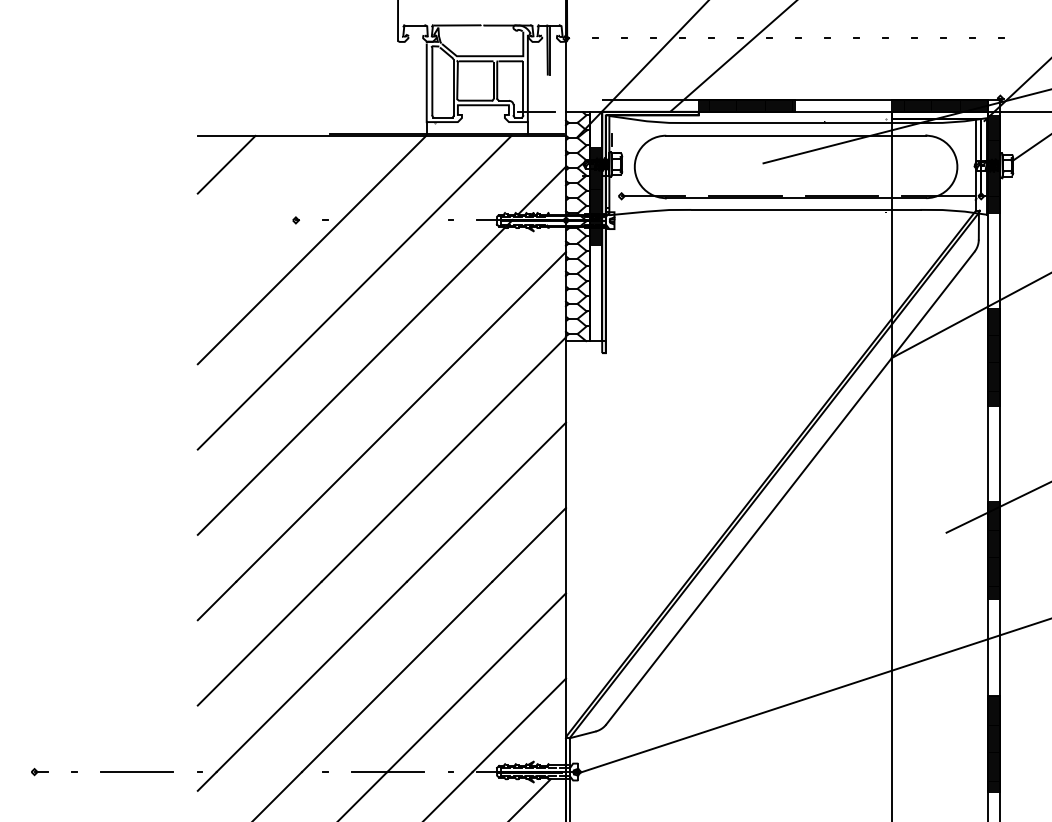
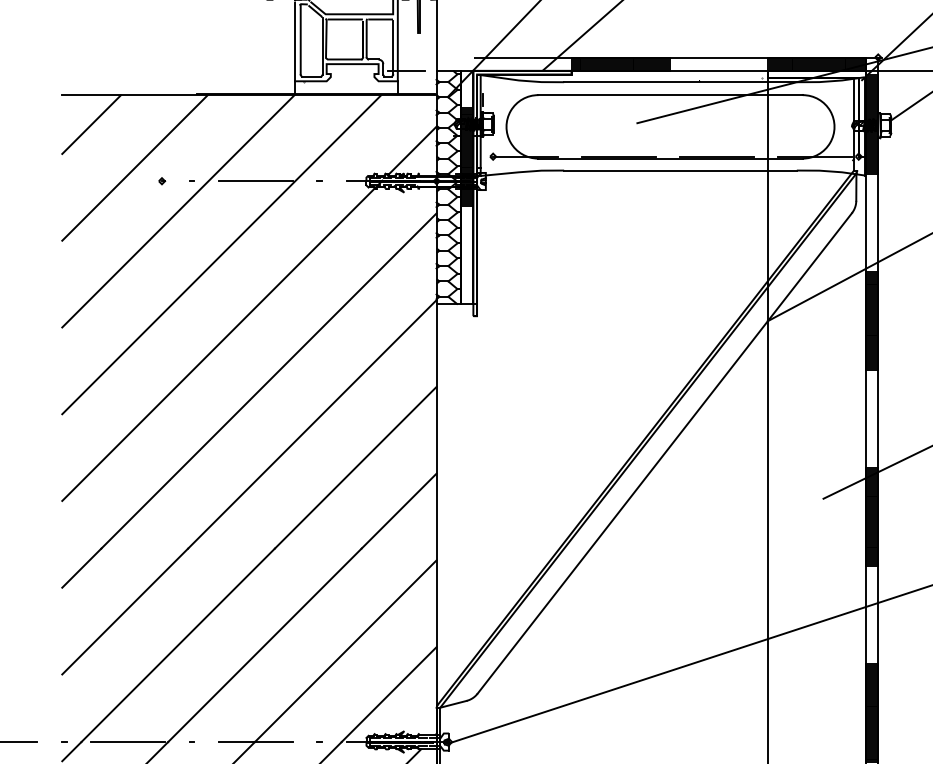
line: (268, 206) -> (134, 167), added
line: (387, 220) -> (255, 181), added
line: (262, 772) -> (128, 742), added

